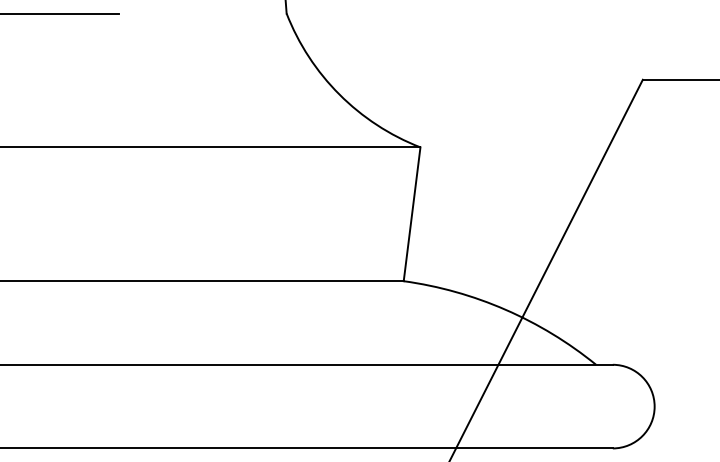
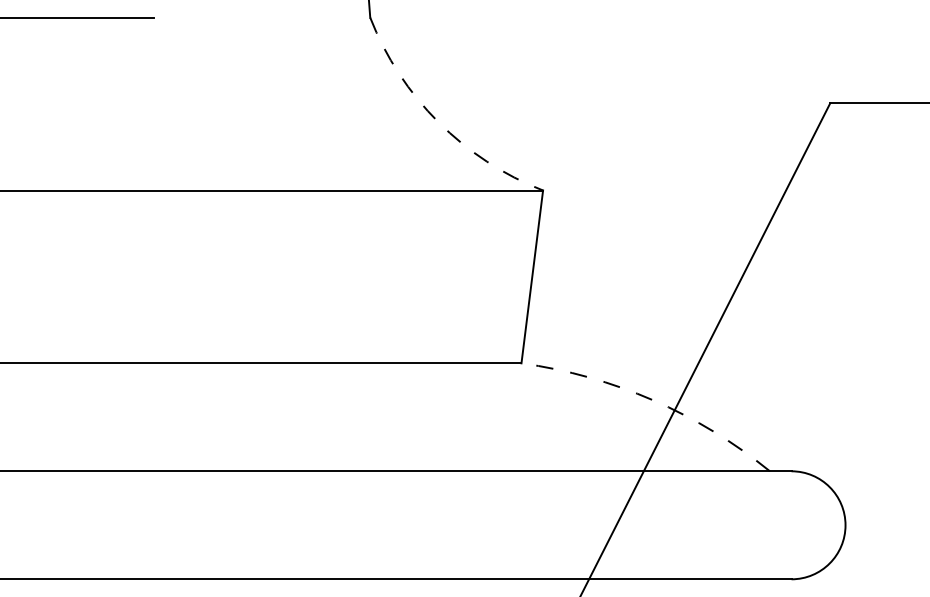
arc: (339, 94) -> (438, 122), solid -> dashed
arc: (505, 309) -> (653, 400), solid -> dashed

